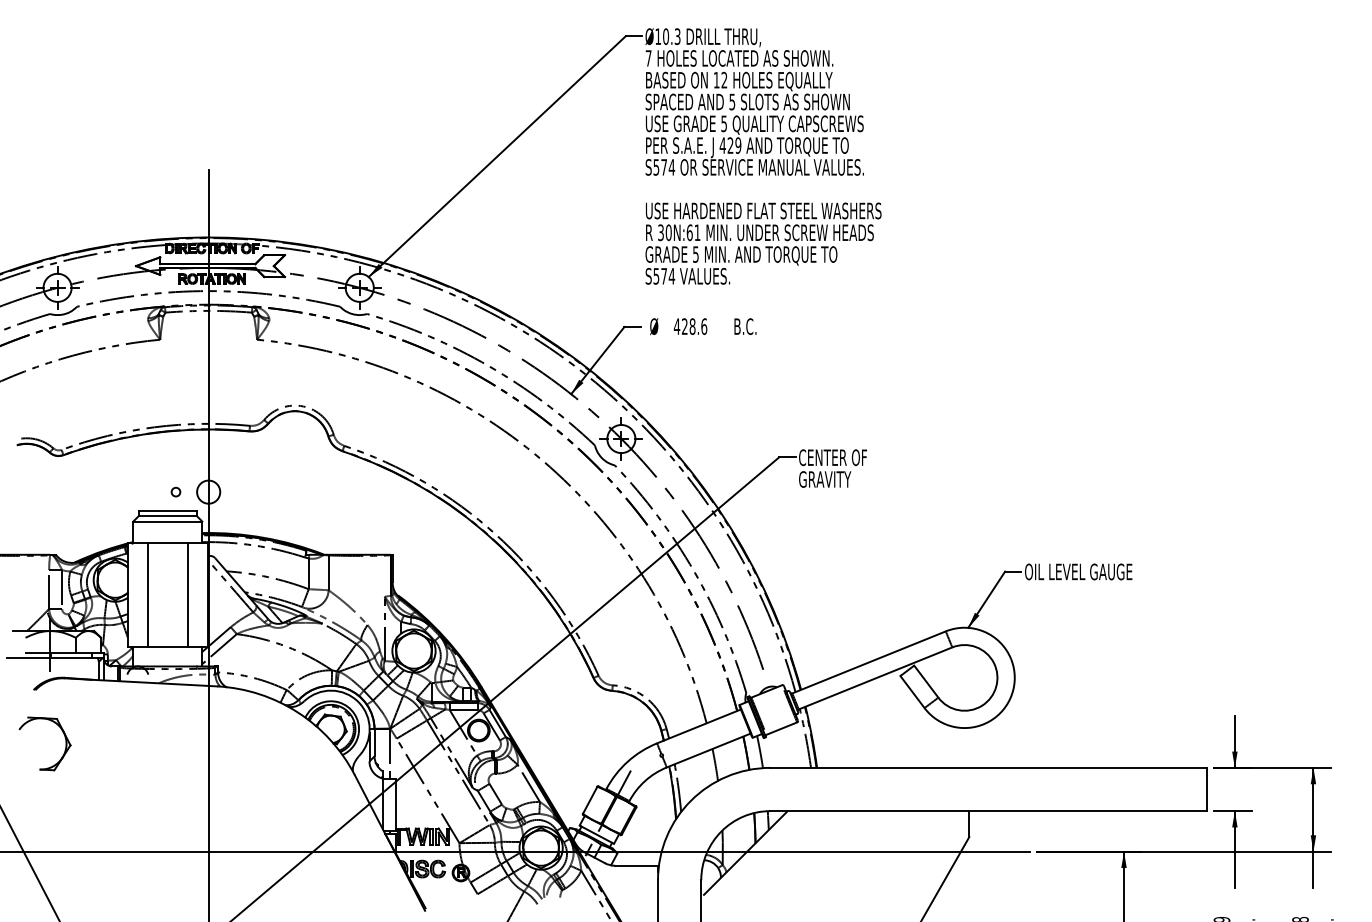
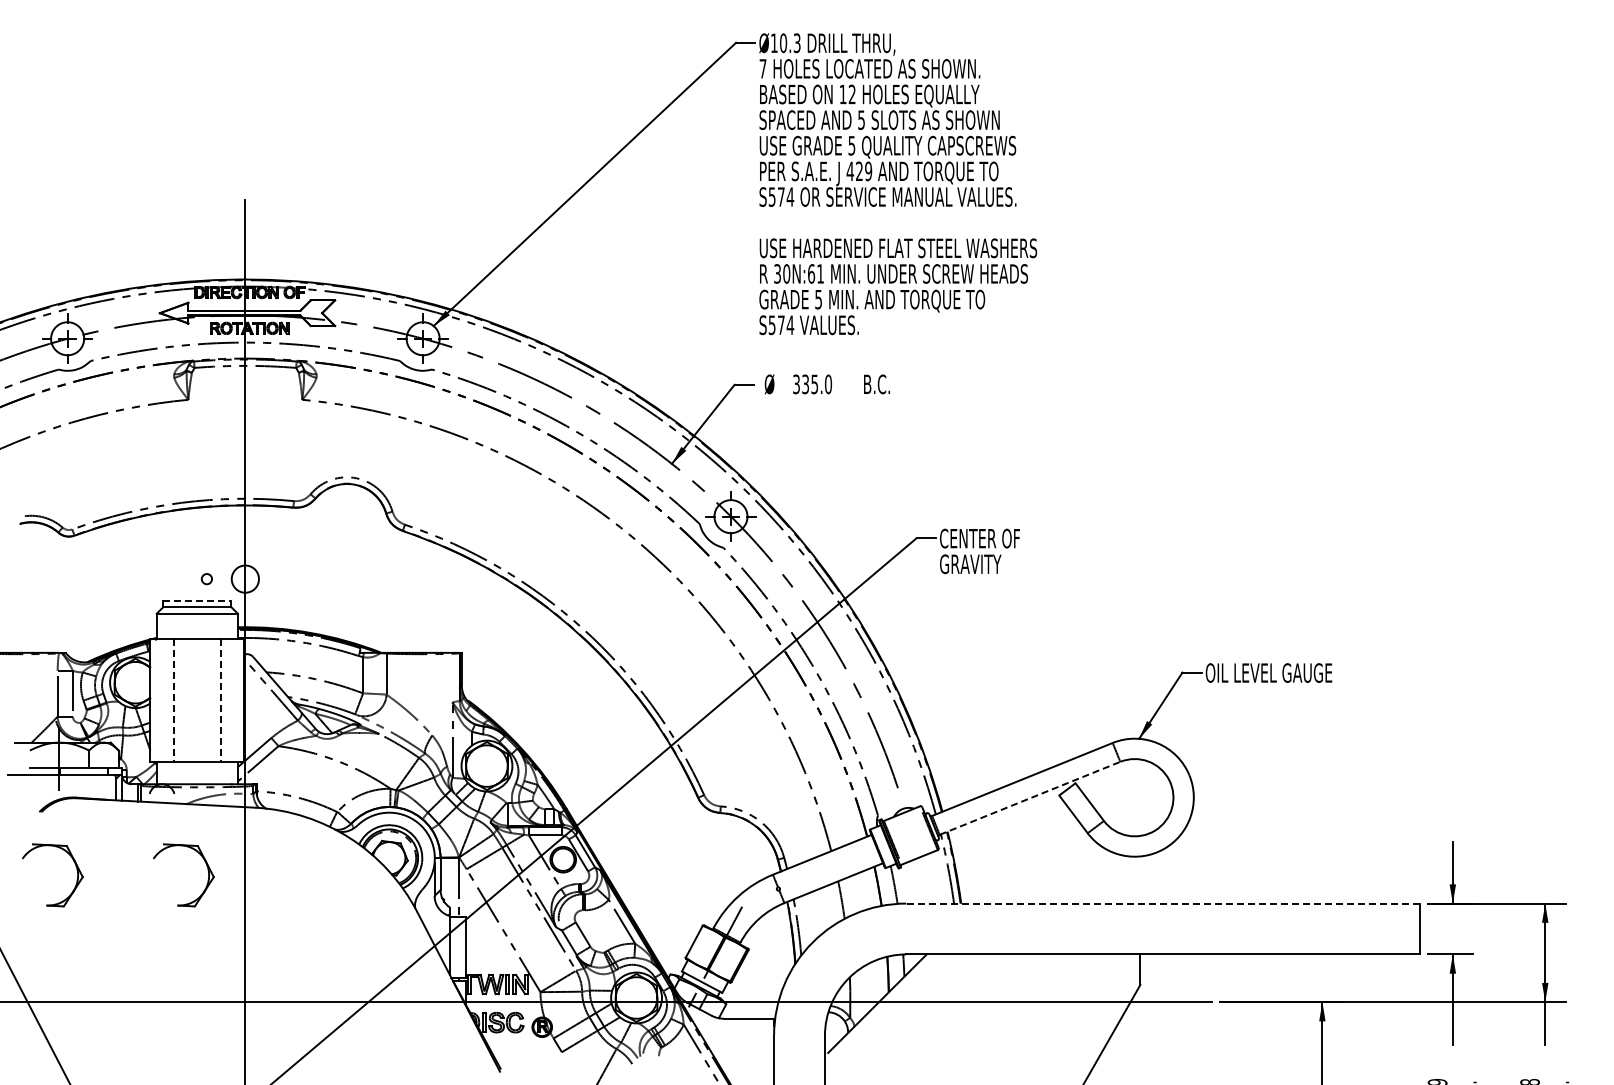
text: (690, 326) -> (812, 384), 428.6 -> 335.0
line: (167, 510) -> (197, 600), solid -> dashed
line: (147, 596) -> (173, 701), solid -> dashed
line: (187, 596) -> (220, 701), solid -> dashed
line: (875, 678) -> (1030, 798), solid -> dashed
part: (176, 739) -> (207, 870), added
line: (988, 767) -> (1163, 903), solid -> dashed

